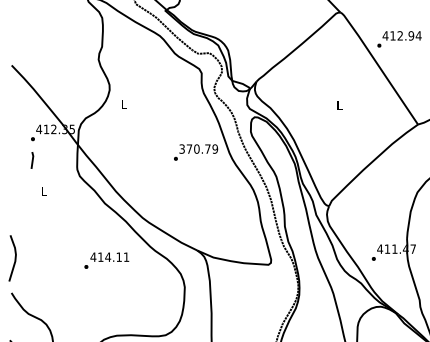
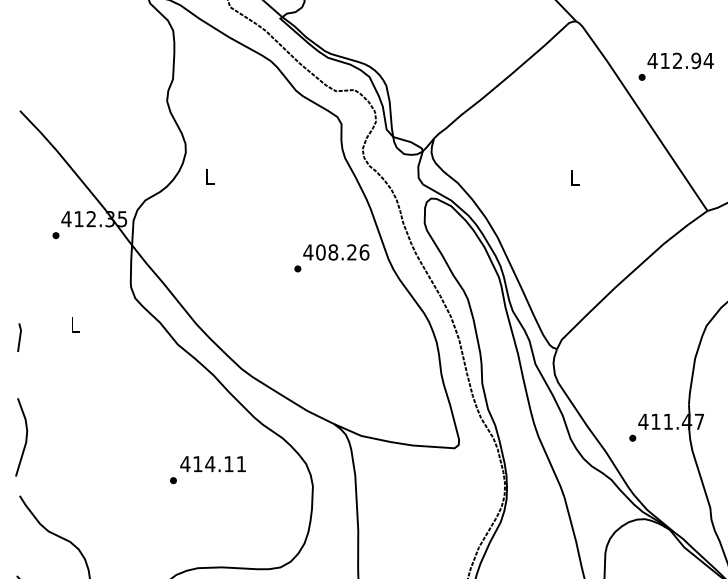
text: (198, 148) -> (336, 251), 370.79 -> 408.26
line: (32, 160) -> (19, 337), moved
text: (106, 260) -> (207, 469), moved

